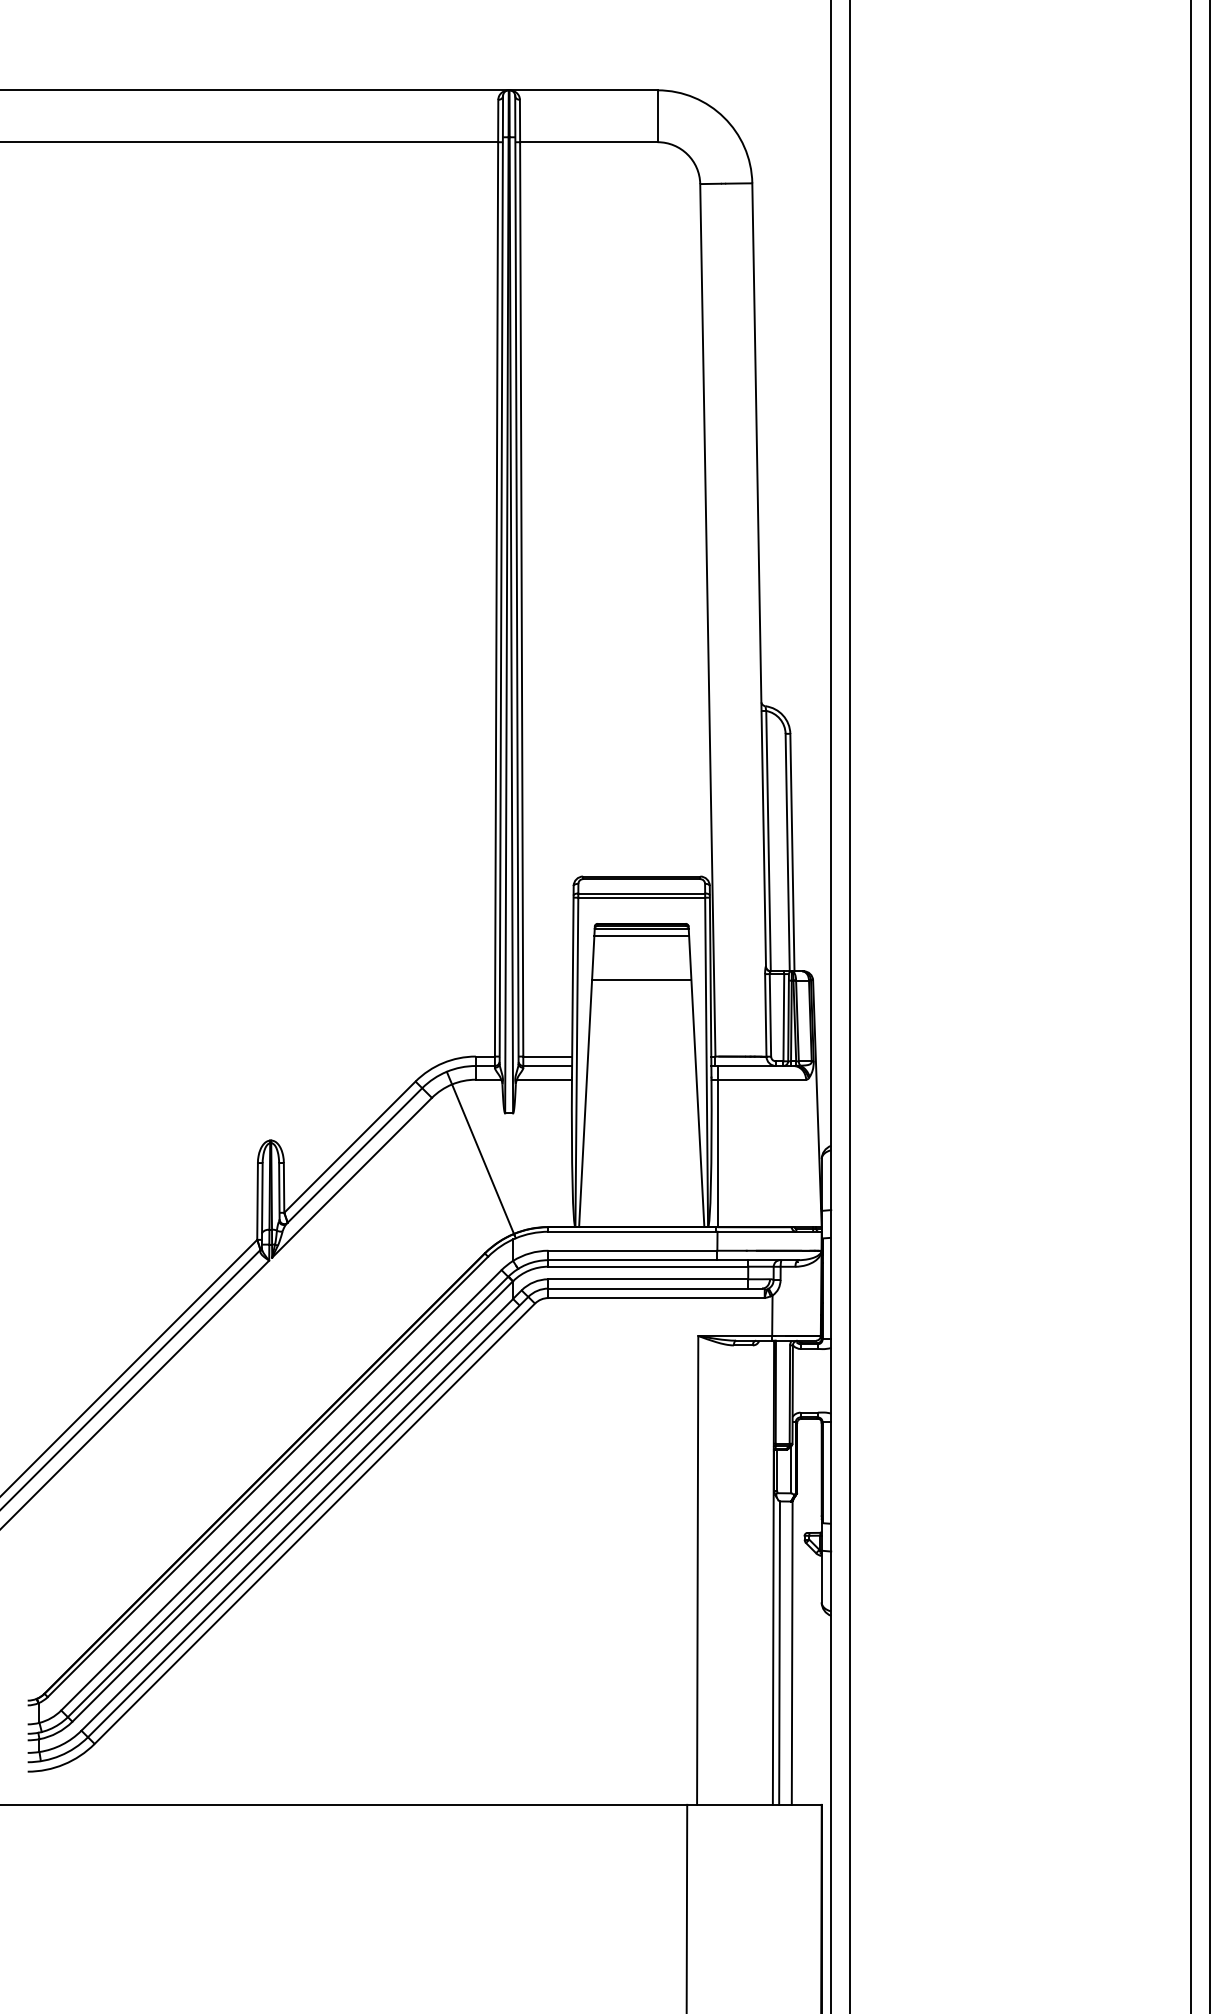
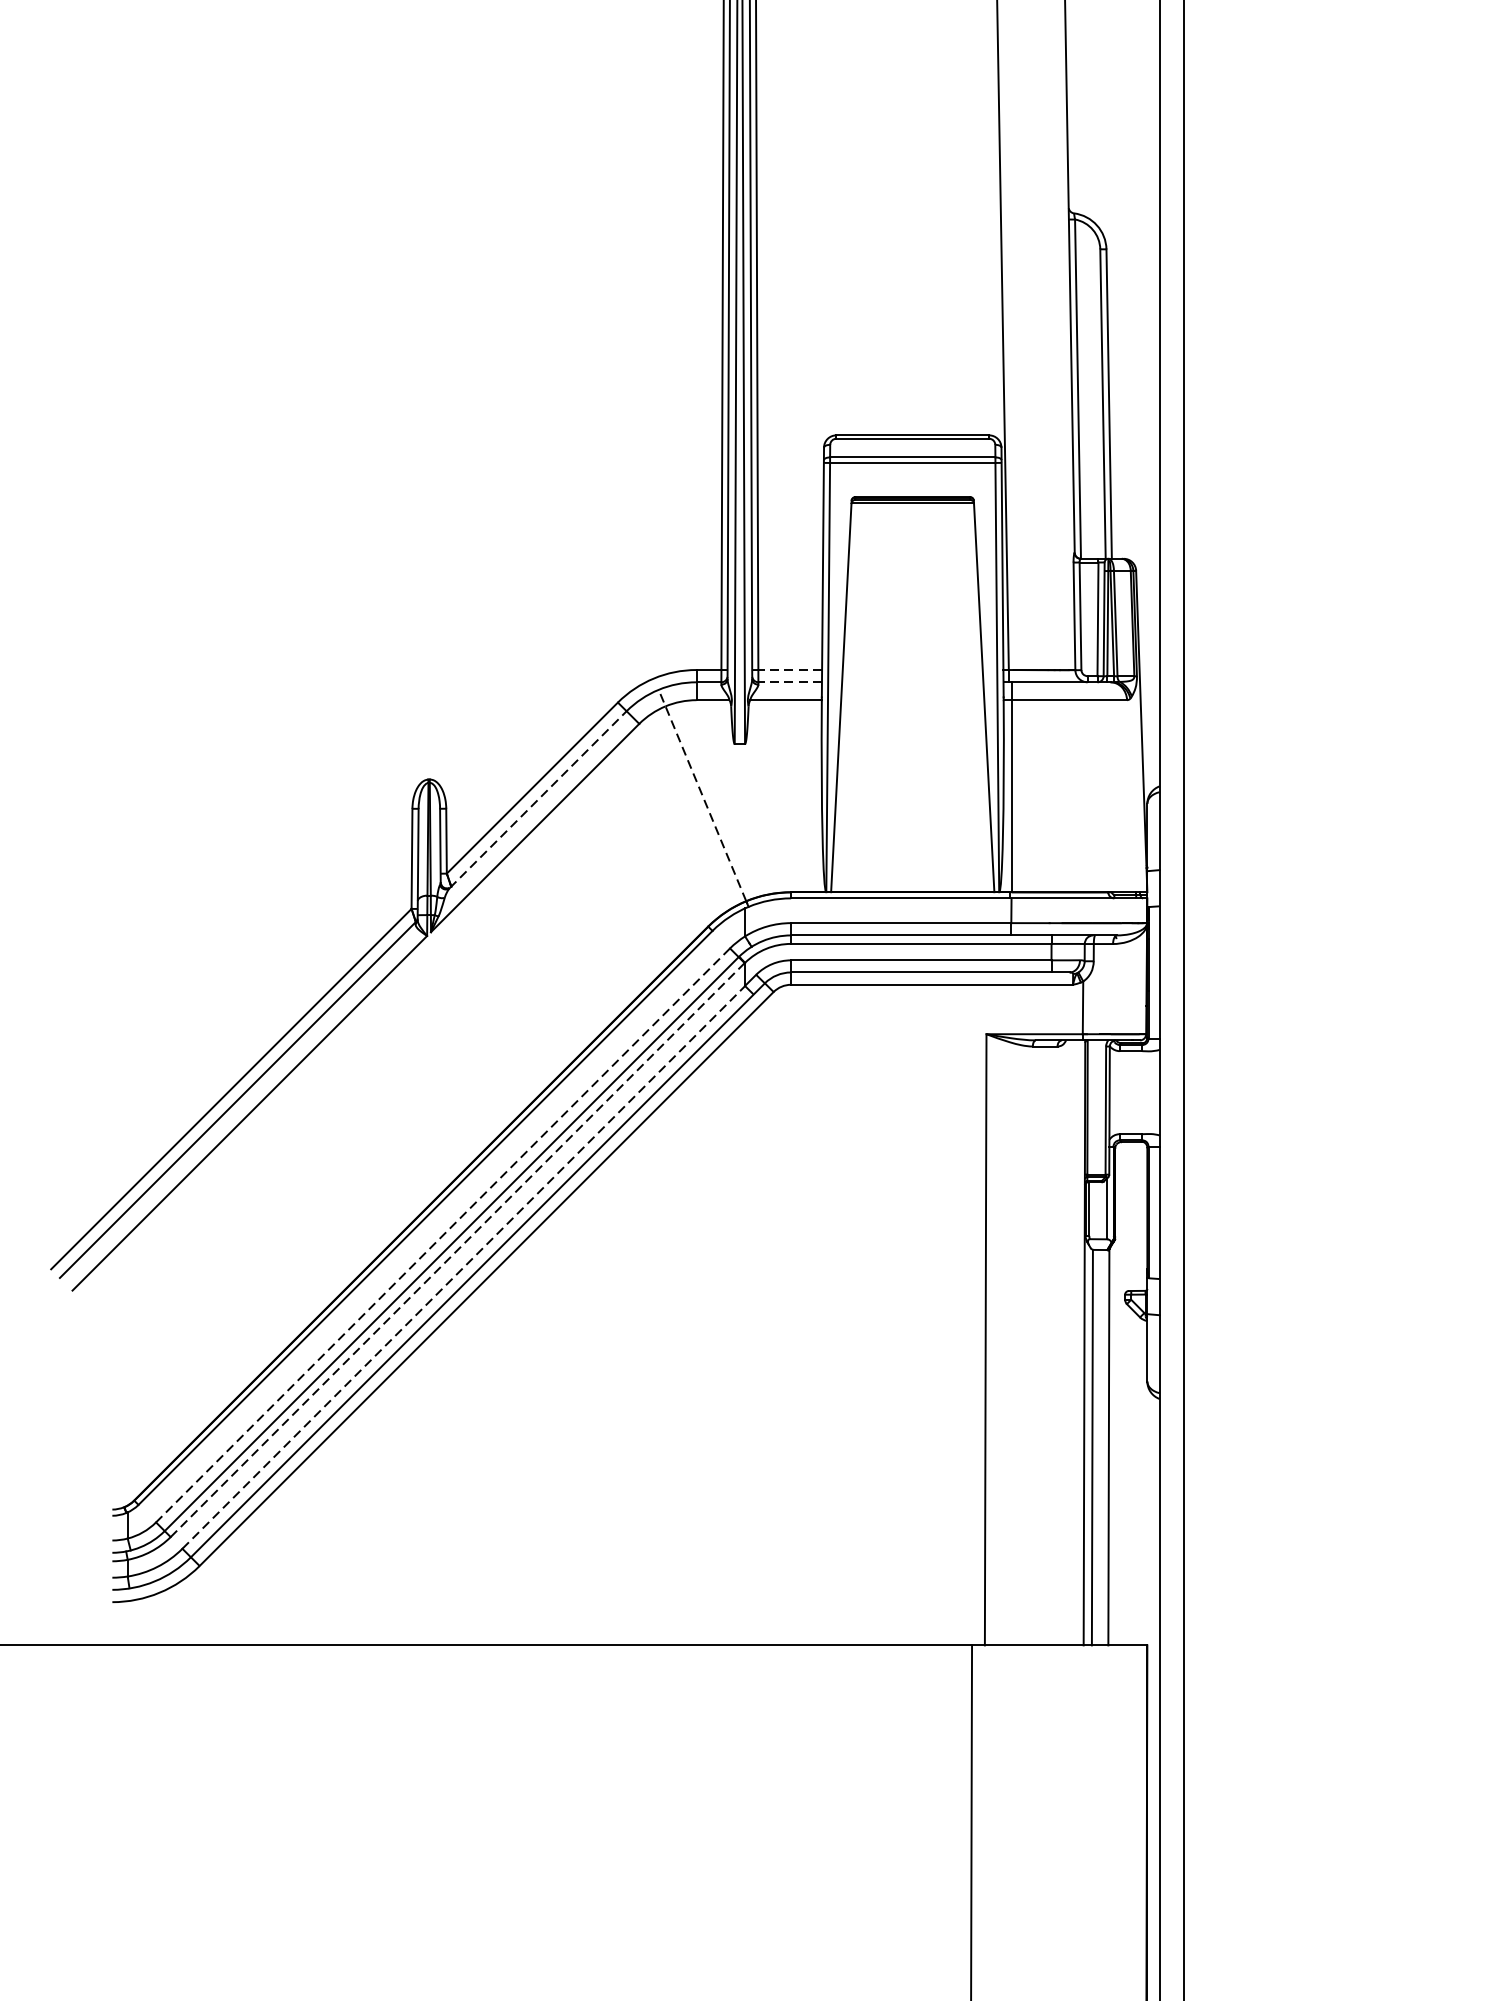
line: (641, 935) -> (912, 512), removed
line: (641, 980) -> (912, 570), removed
line: (547, 1056) -> (789, 669), solid -> dashed
line: (547, 1066) -> (789, 682), solid -> dashed
line: (480, 1152) -> (702, 795), solid -> dashed
line: (354, 1155) -> (538, 798), solid -> dashed
line: (281, 1490) -> (443, 1235), solid -> dashed
line: (292, 1501) -> (457, 1249), solid -> dashed
line: (297, 1514) -> (464, 1266), solid -> dashed

